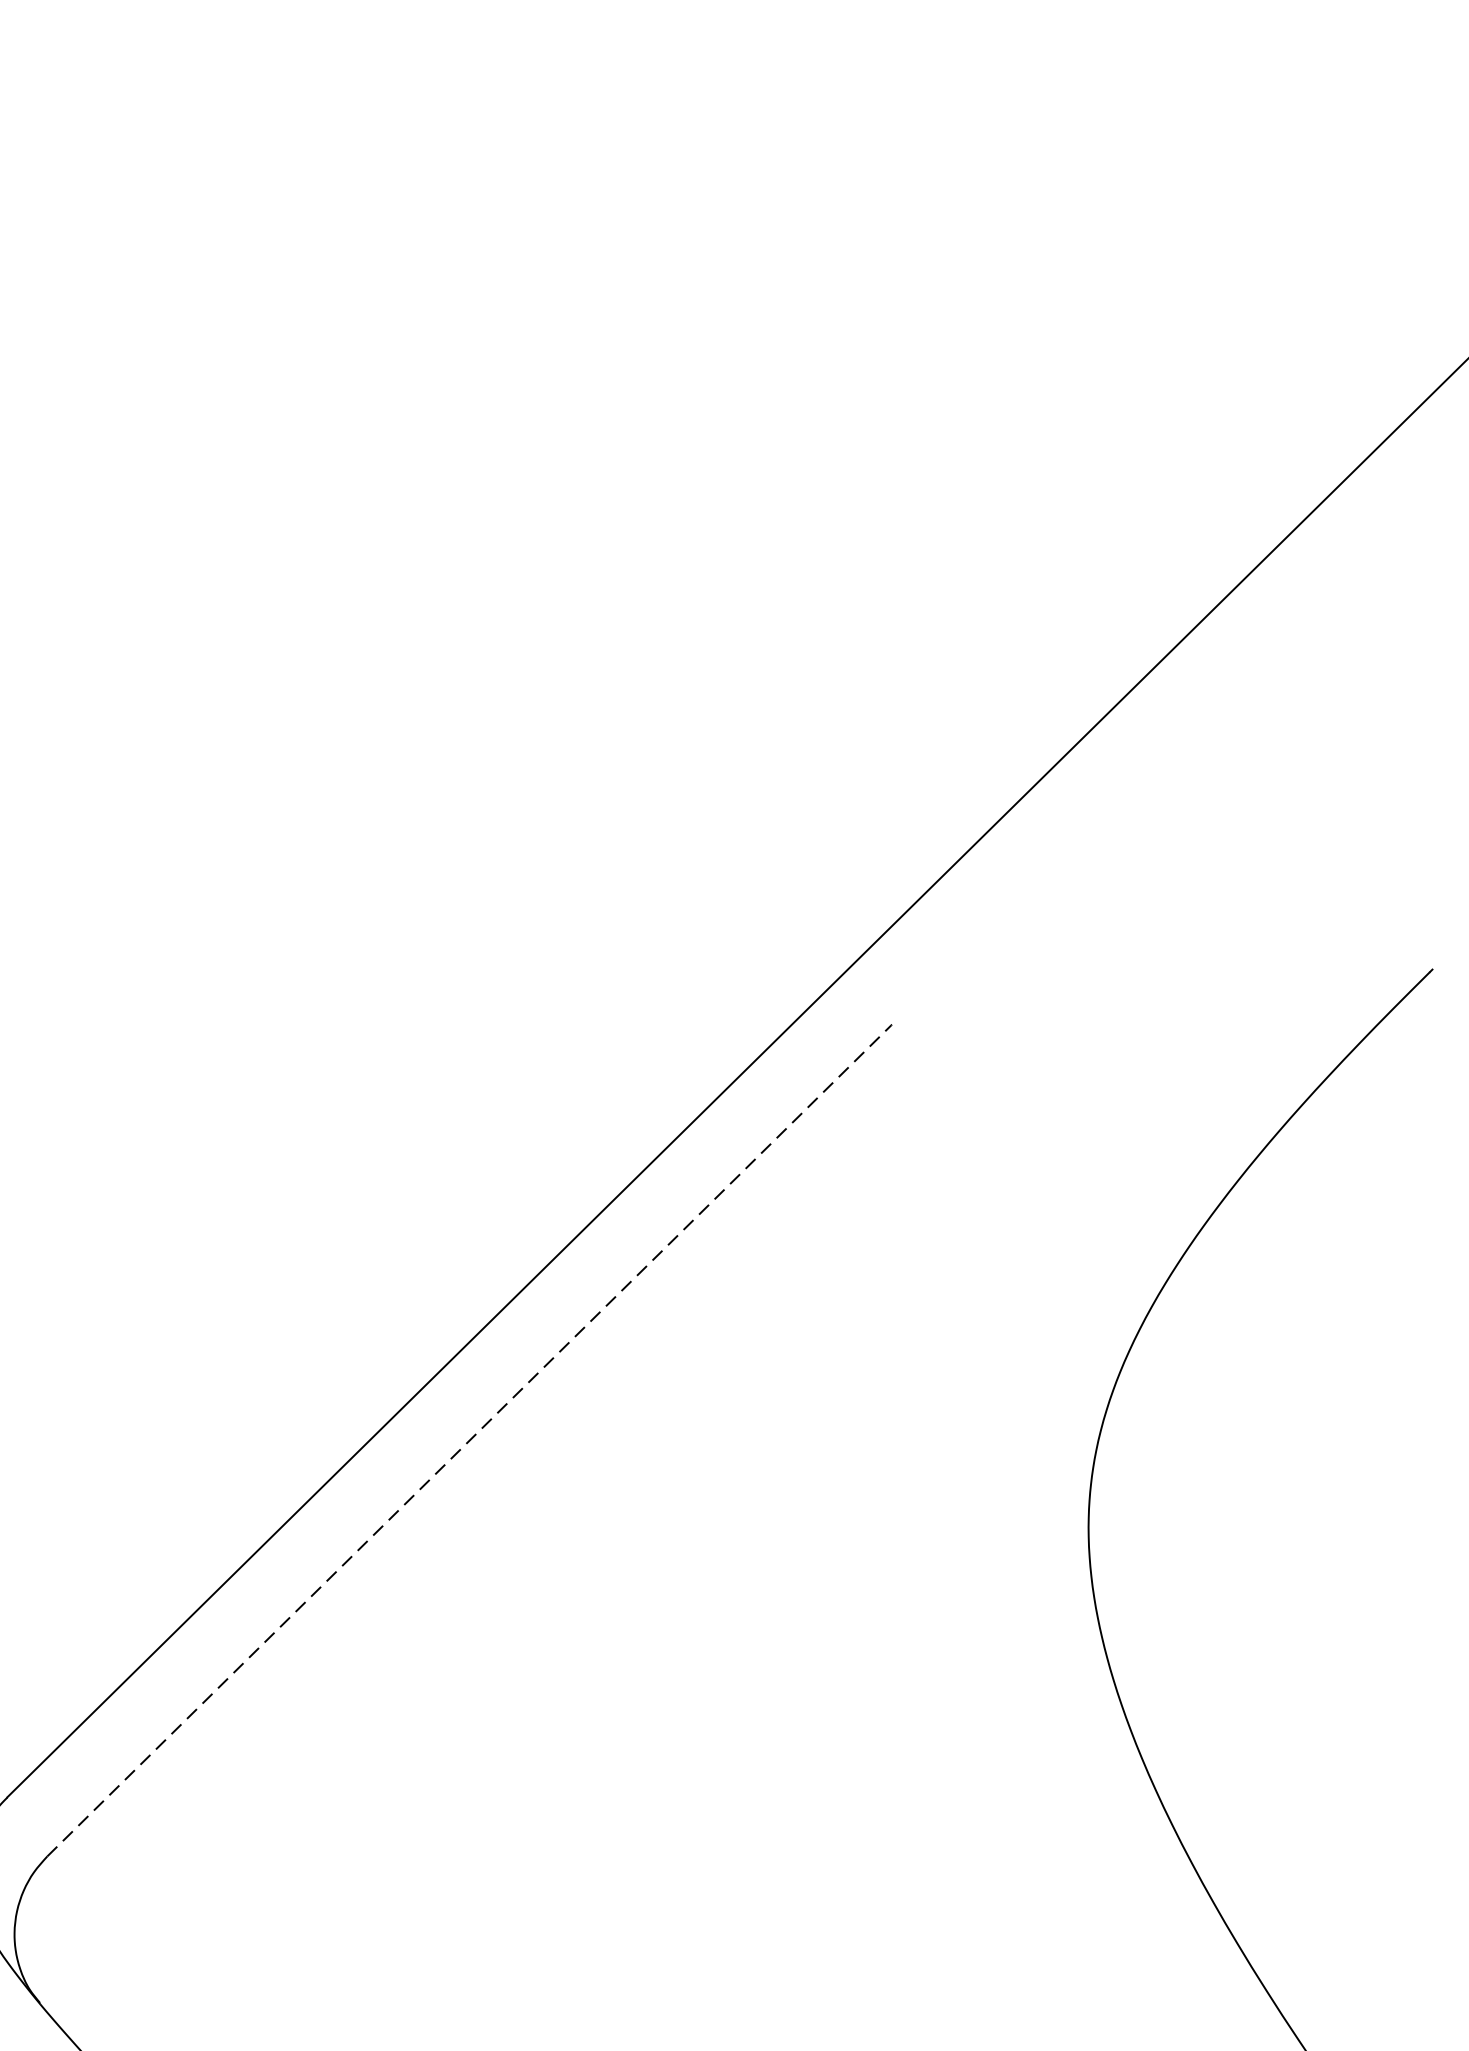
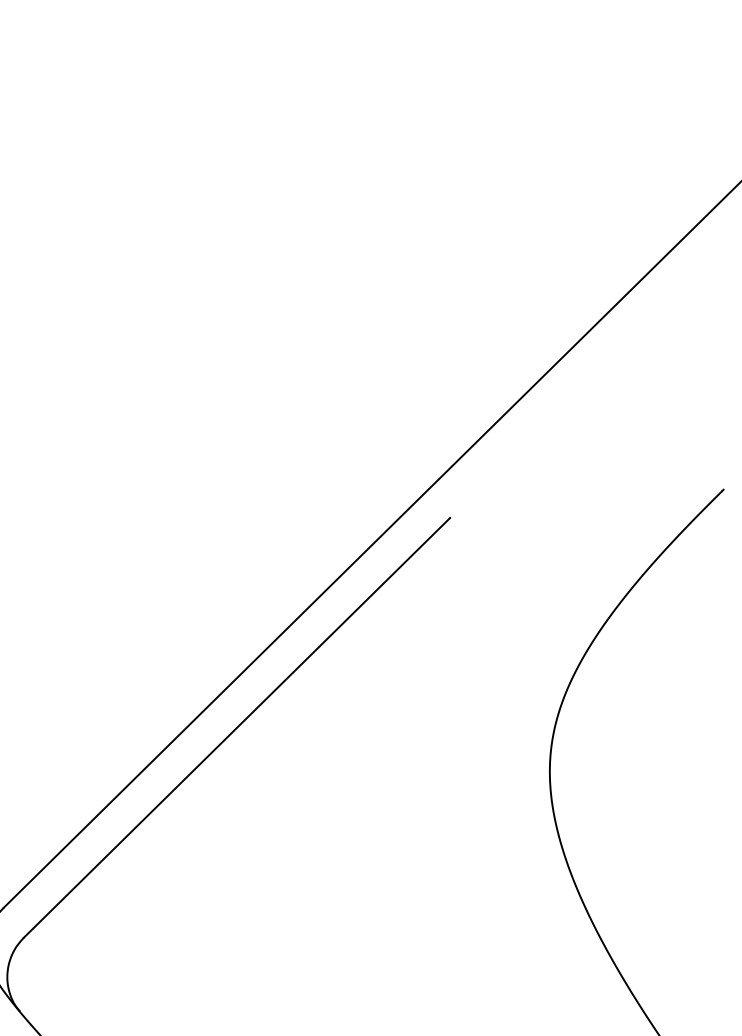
line: (470, 1440) -> (237, 727), dashed -> solid

